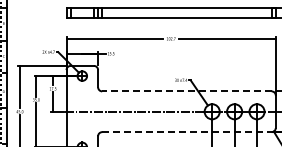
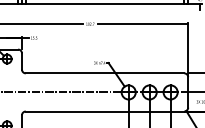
line: (186, 91) -> (104, 73), dashed -> solid
line: (186, 132) -> (104, 111), dashed -> solid

